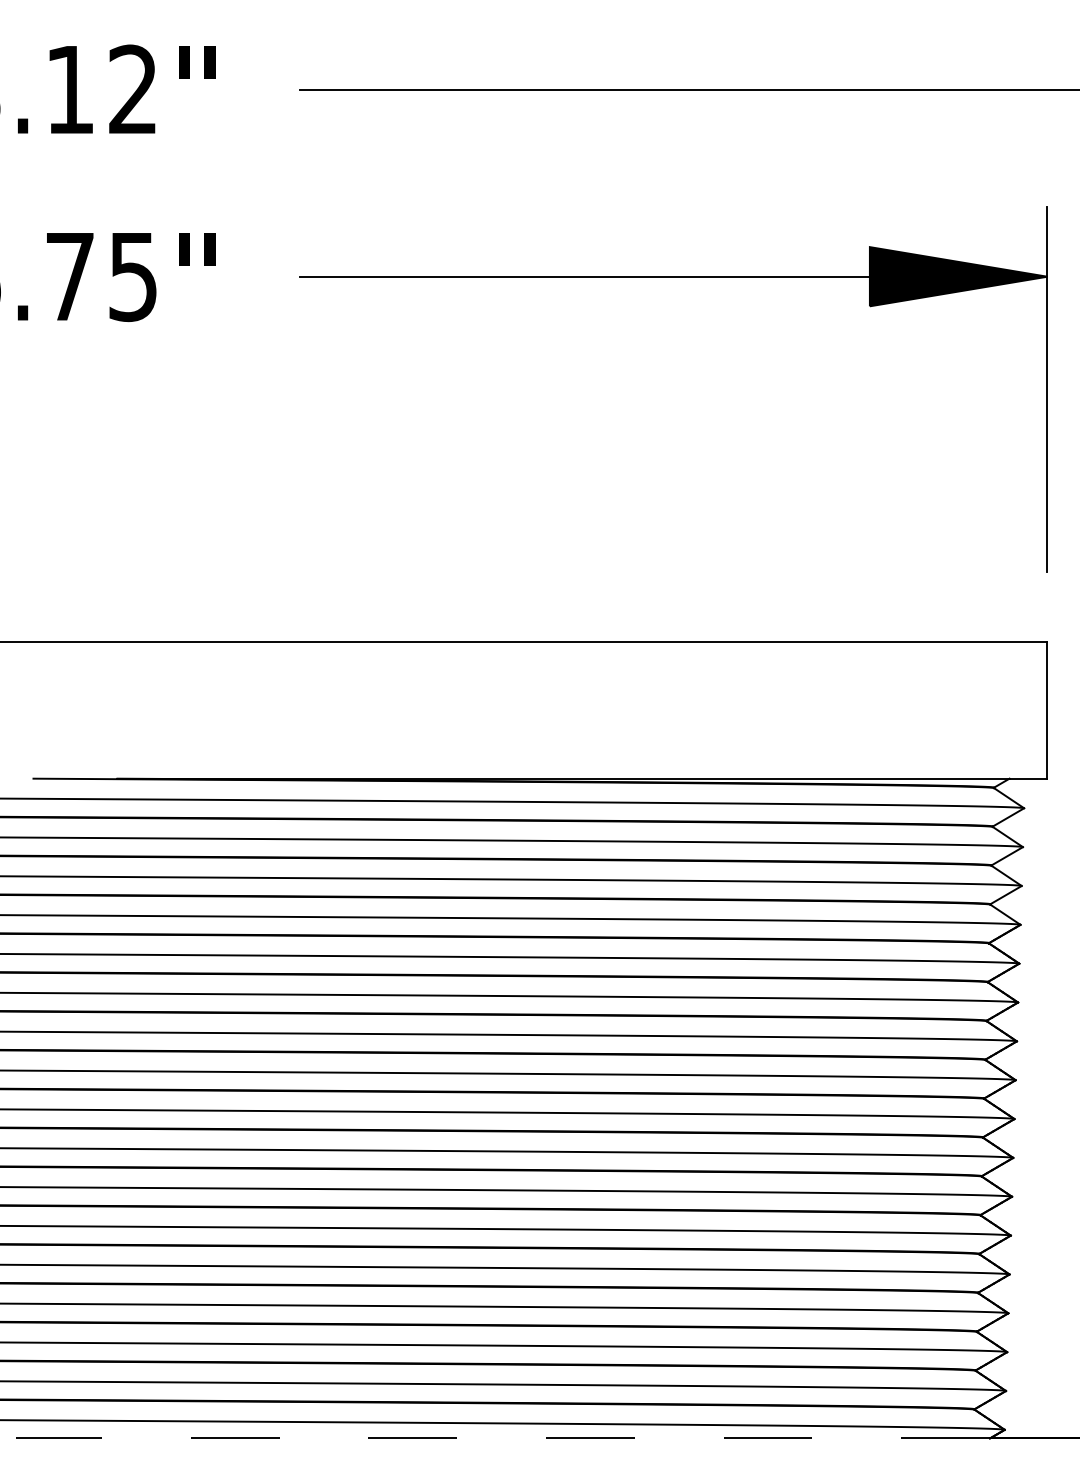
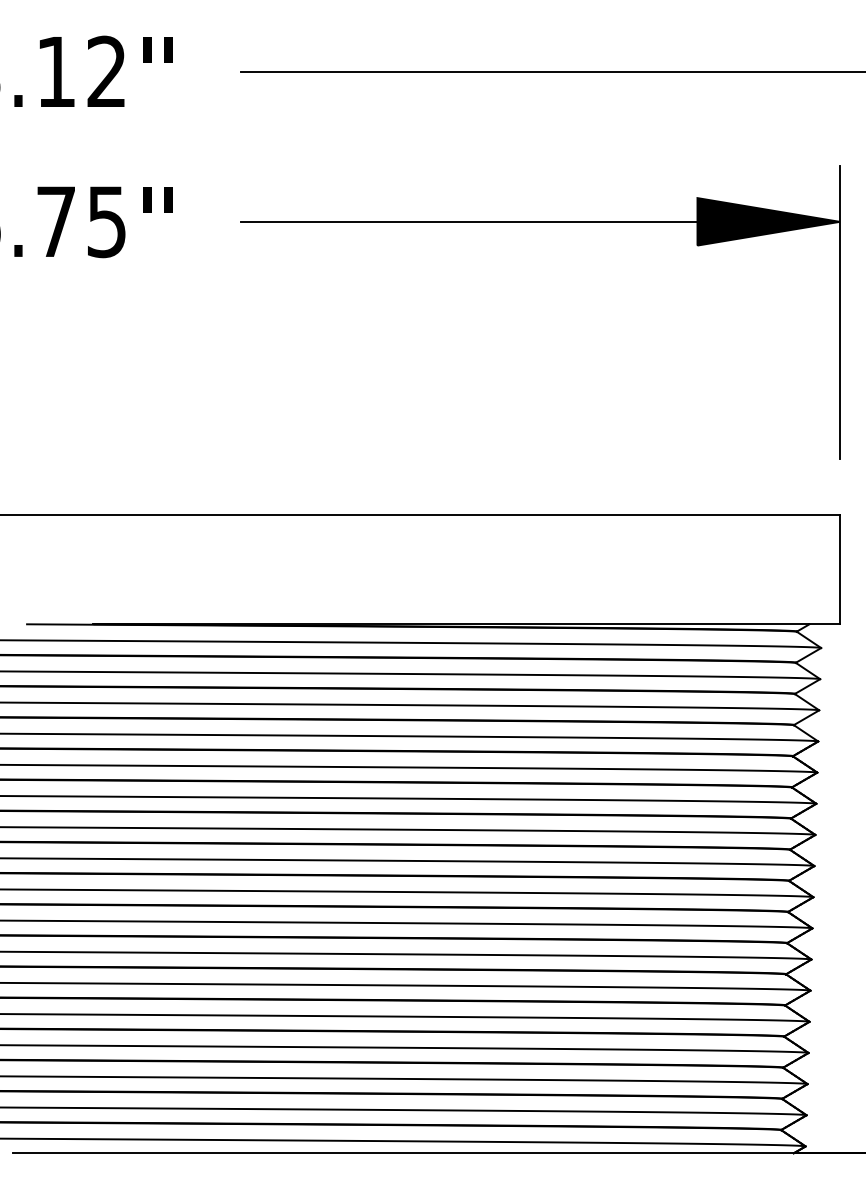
line: (501, 1438) -> (402, 1153), dashed -> solid

